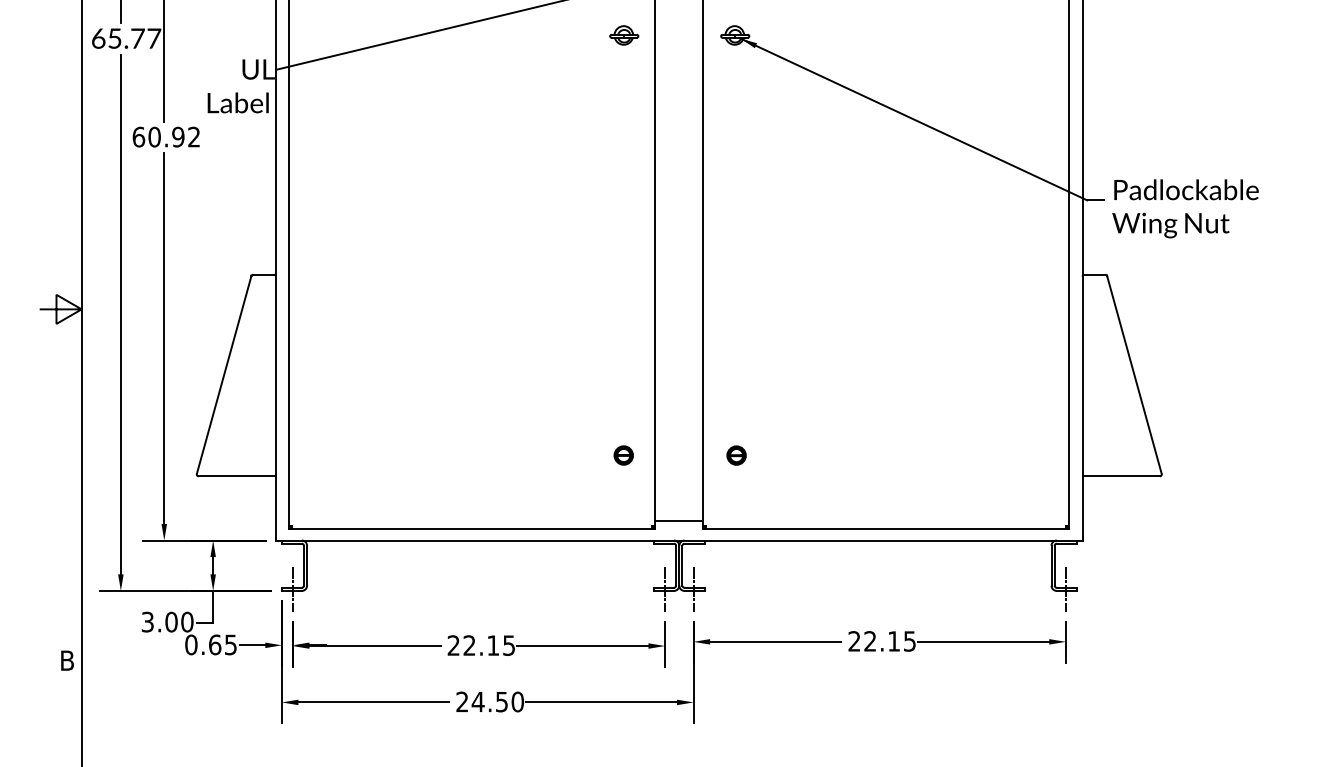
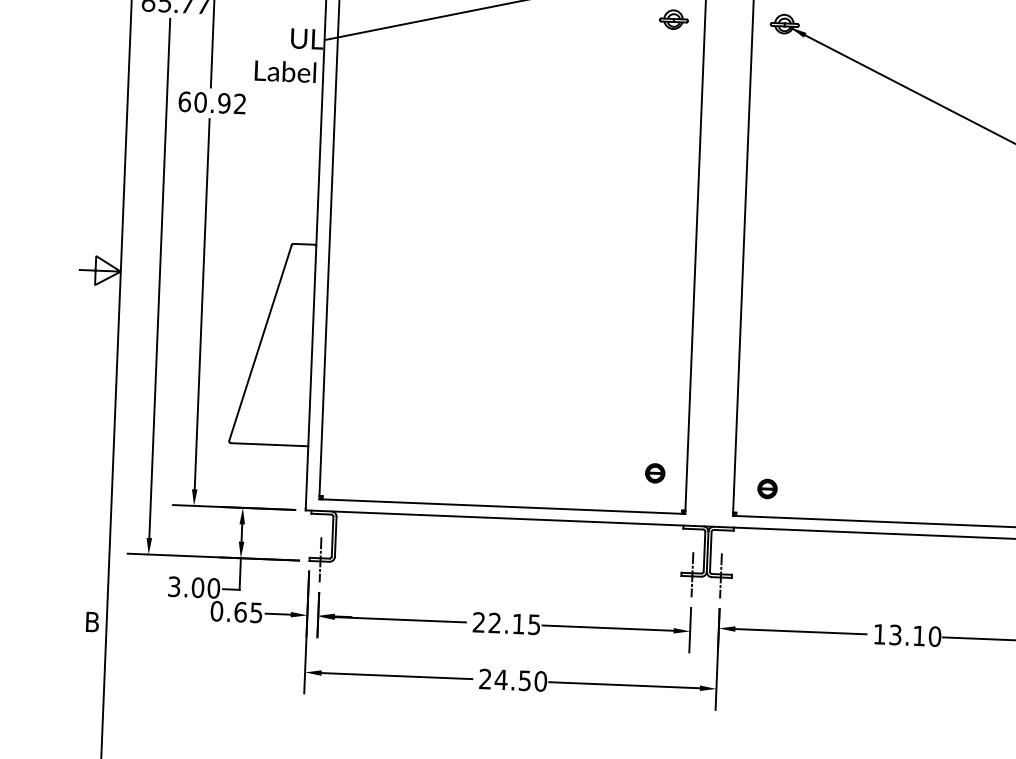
part: (623, 455) -> (654, 473), moved
part: (736, 455) -> (767, 488), moved
line: (679, 520) -> (709, 506), removed
text: (882, 641) -> (907, 635), 22.15 -> 13.10

